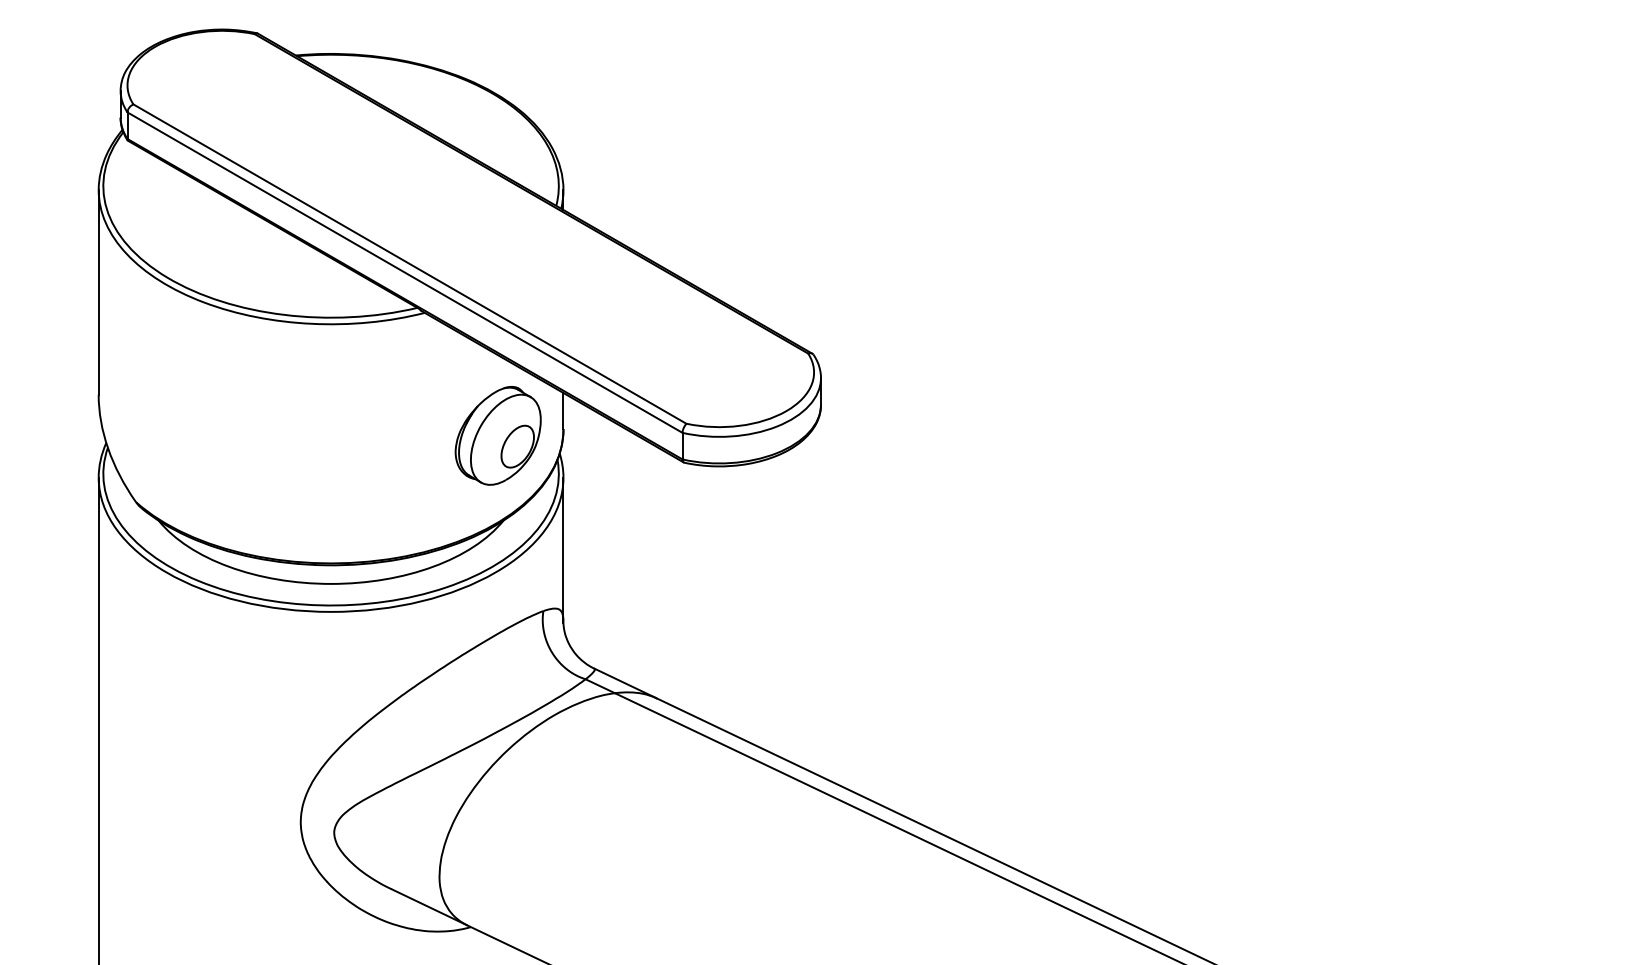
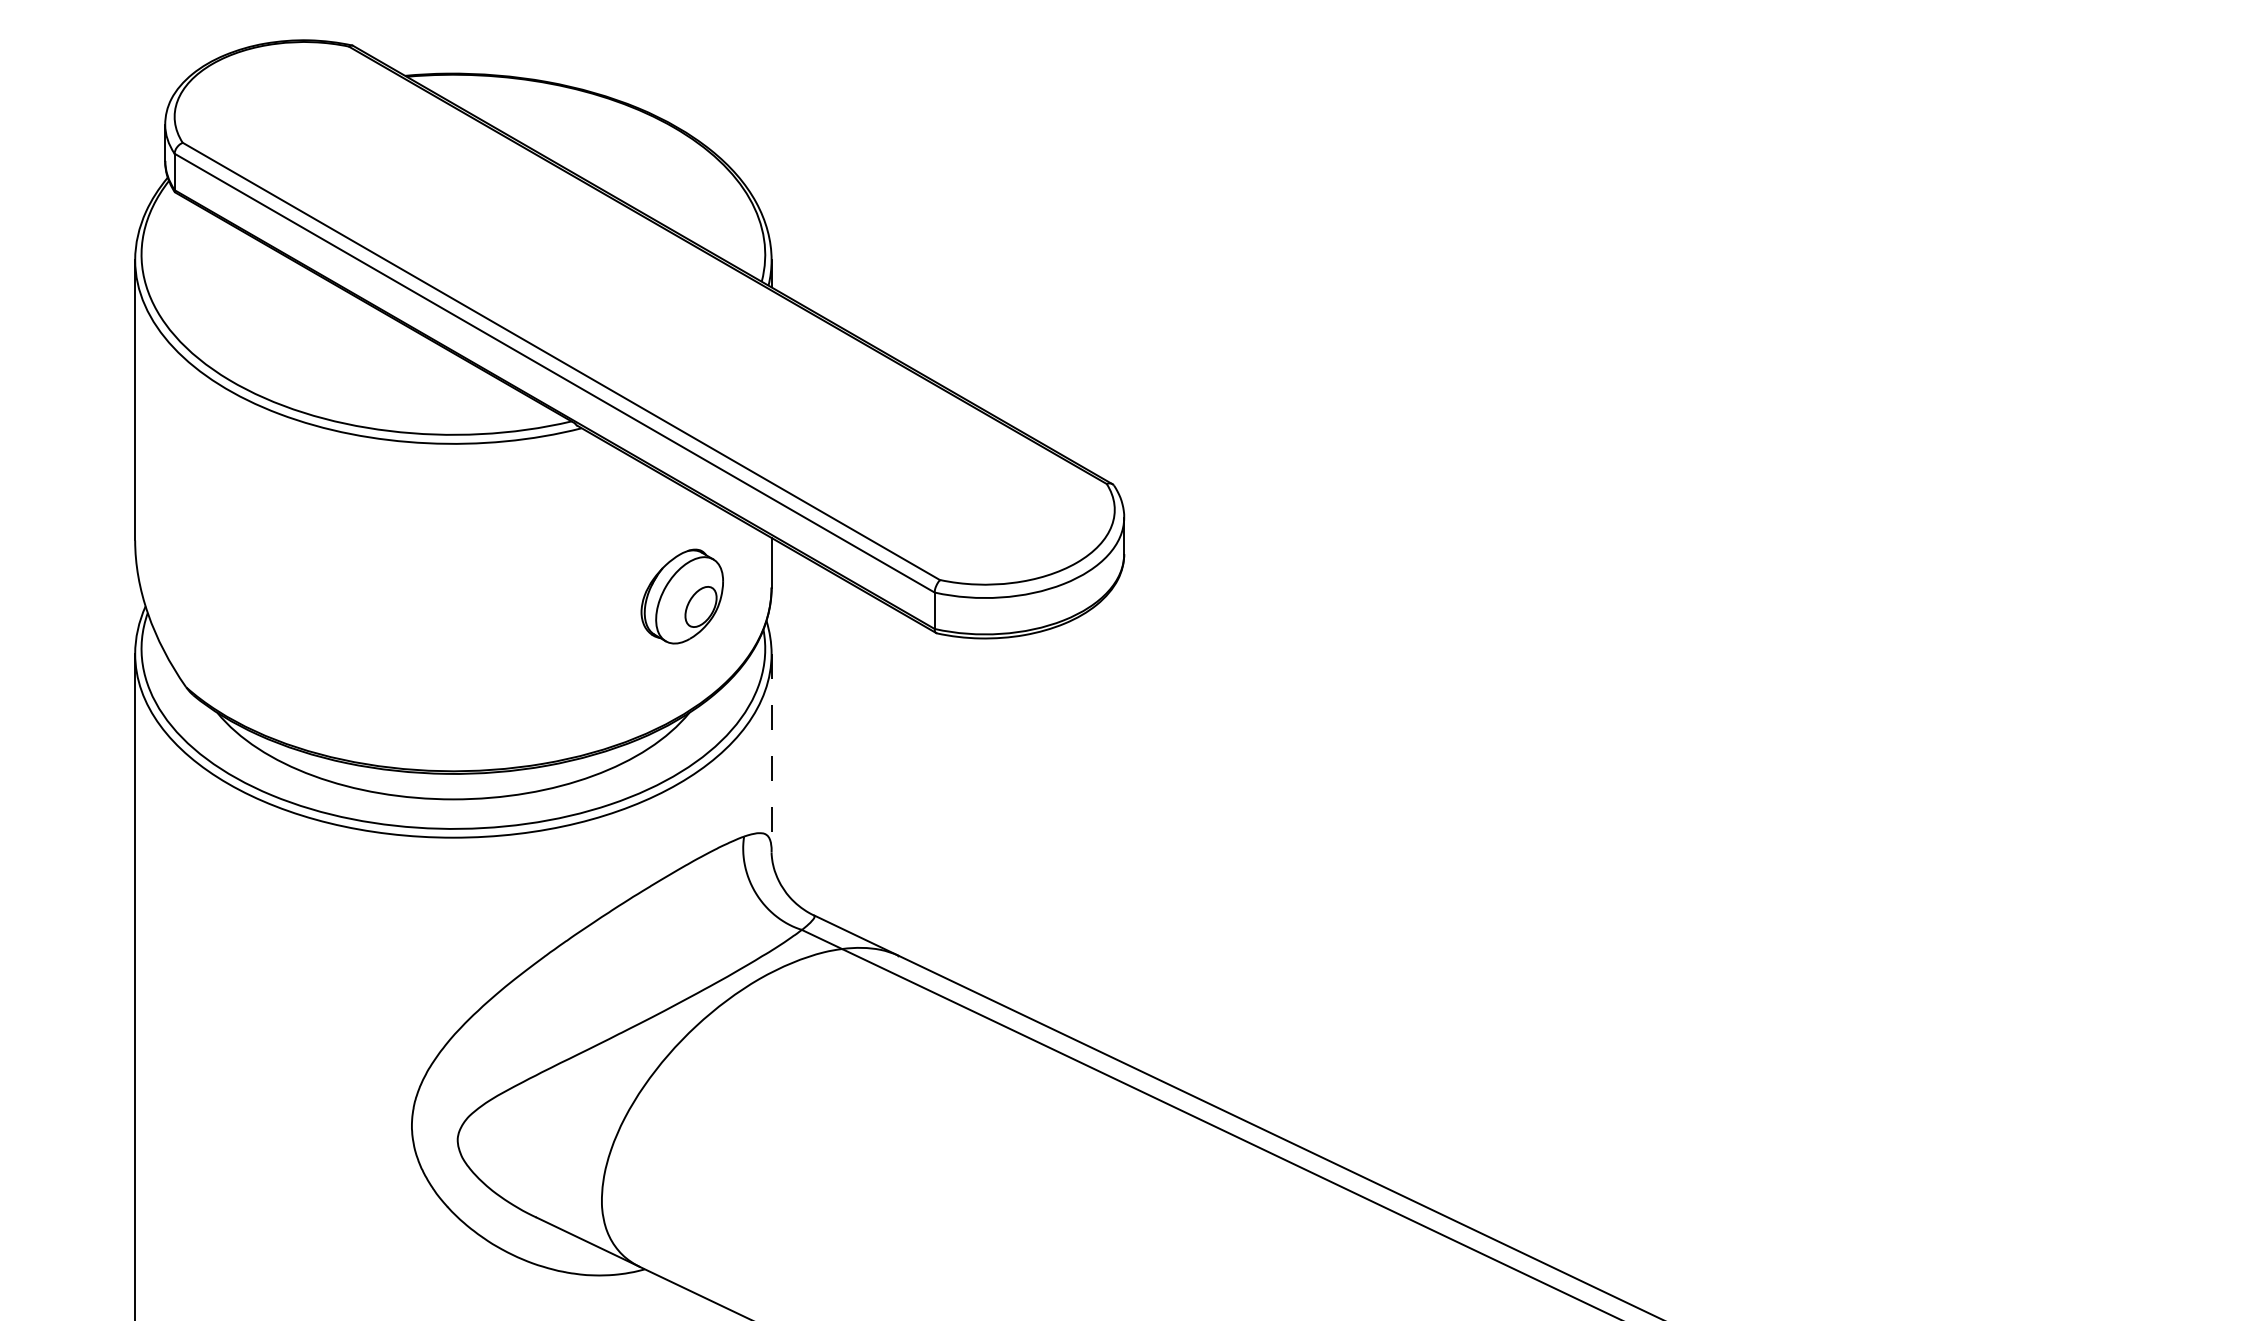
part: (498, 435) -> (682, 596), size x0.7
line: (563, 550) -> (771, 753), solid -> dashed

